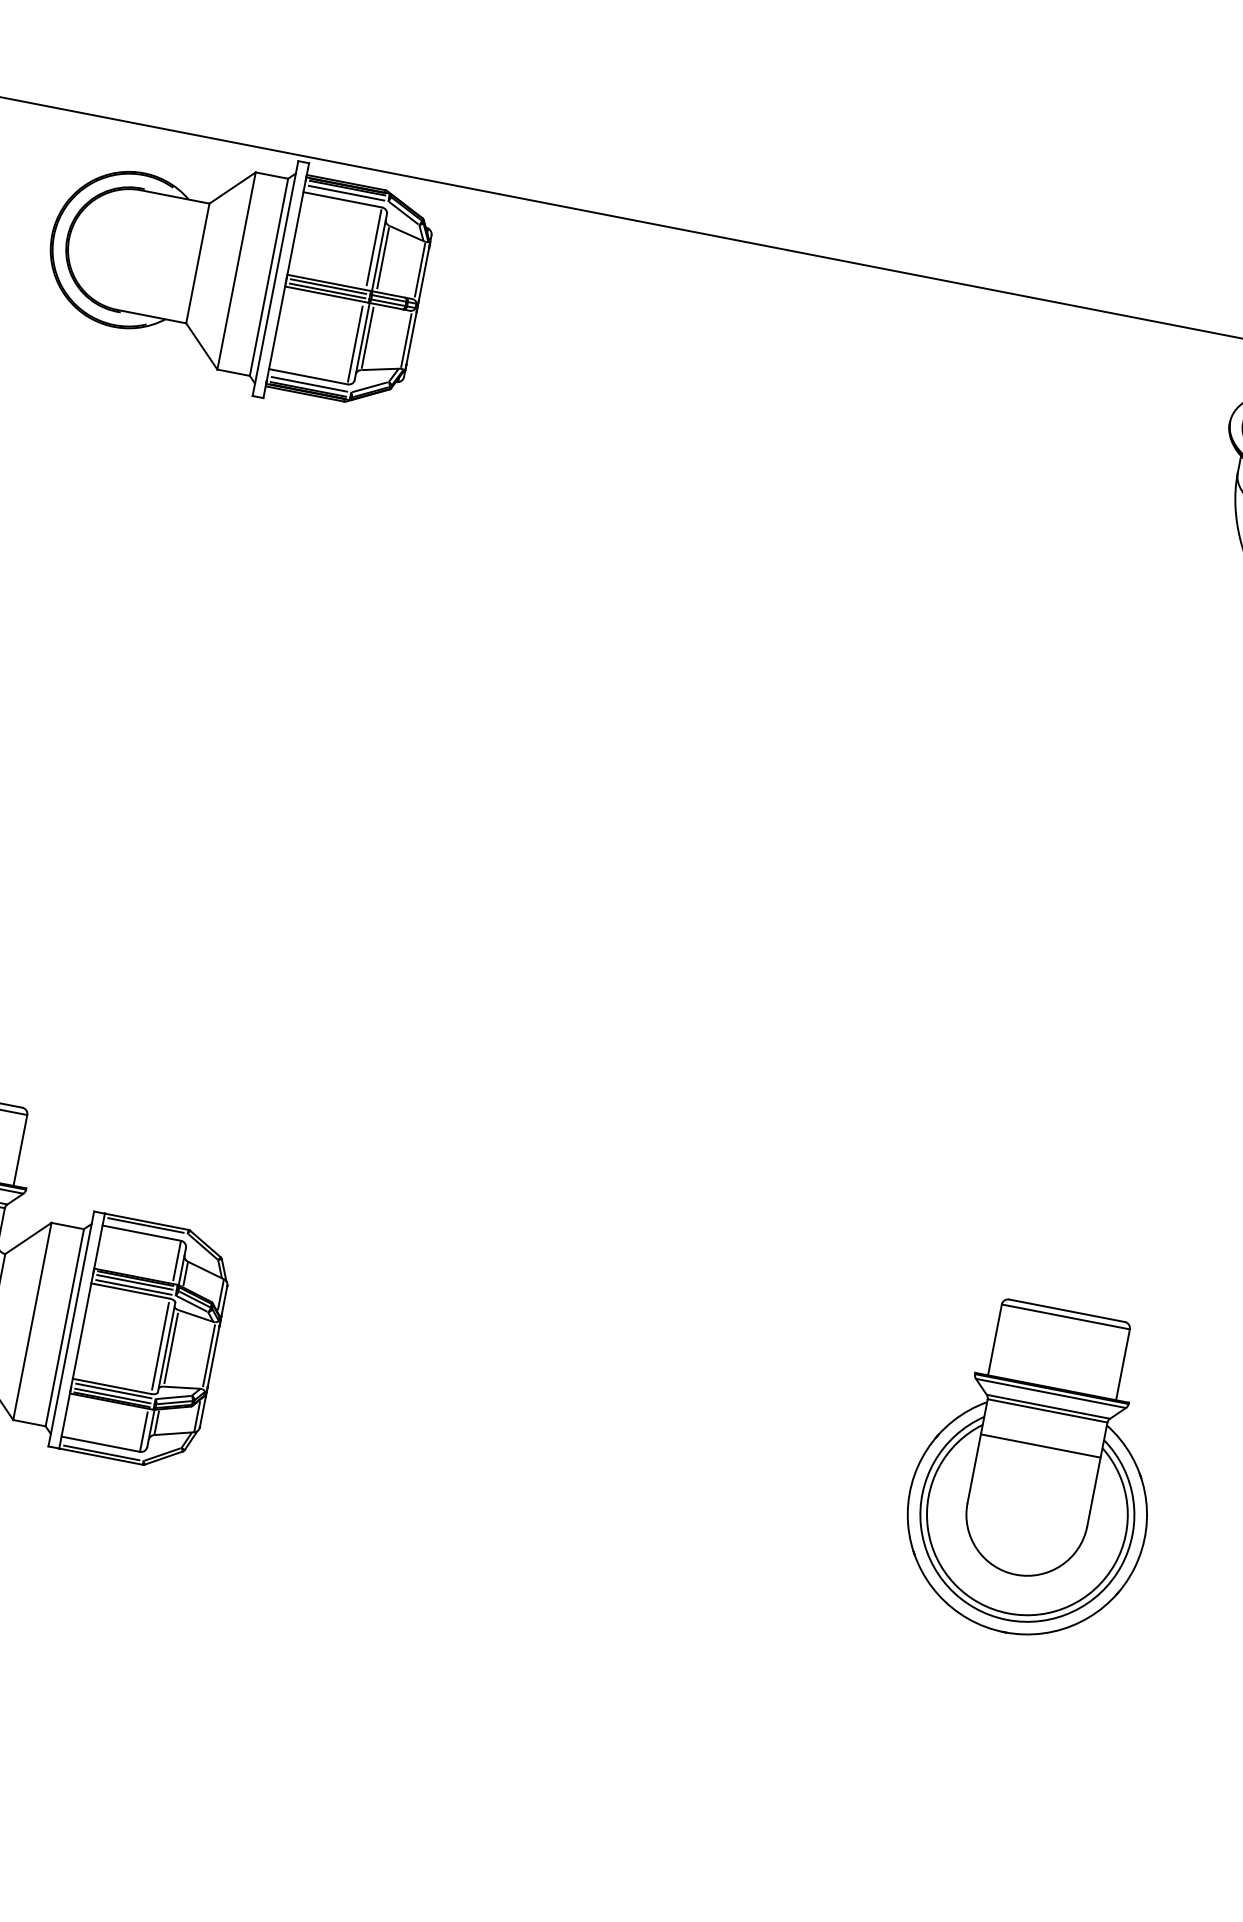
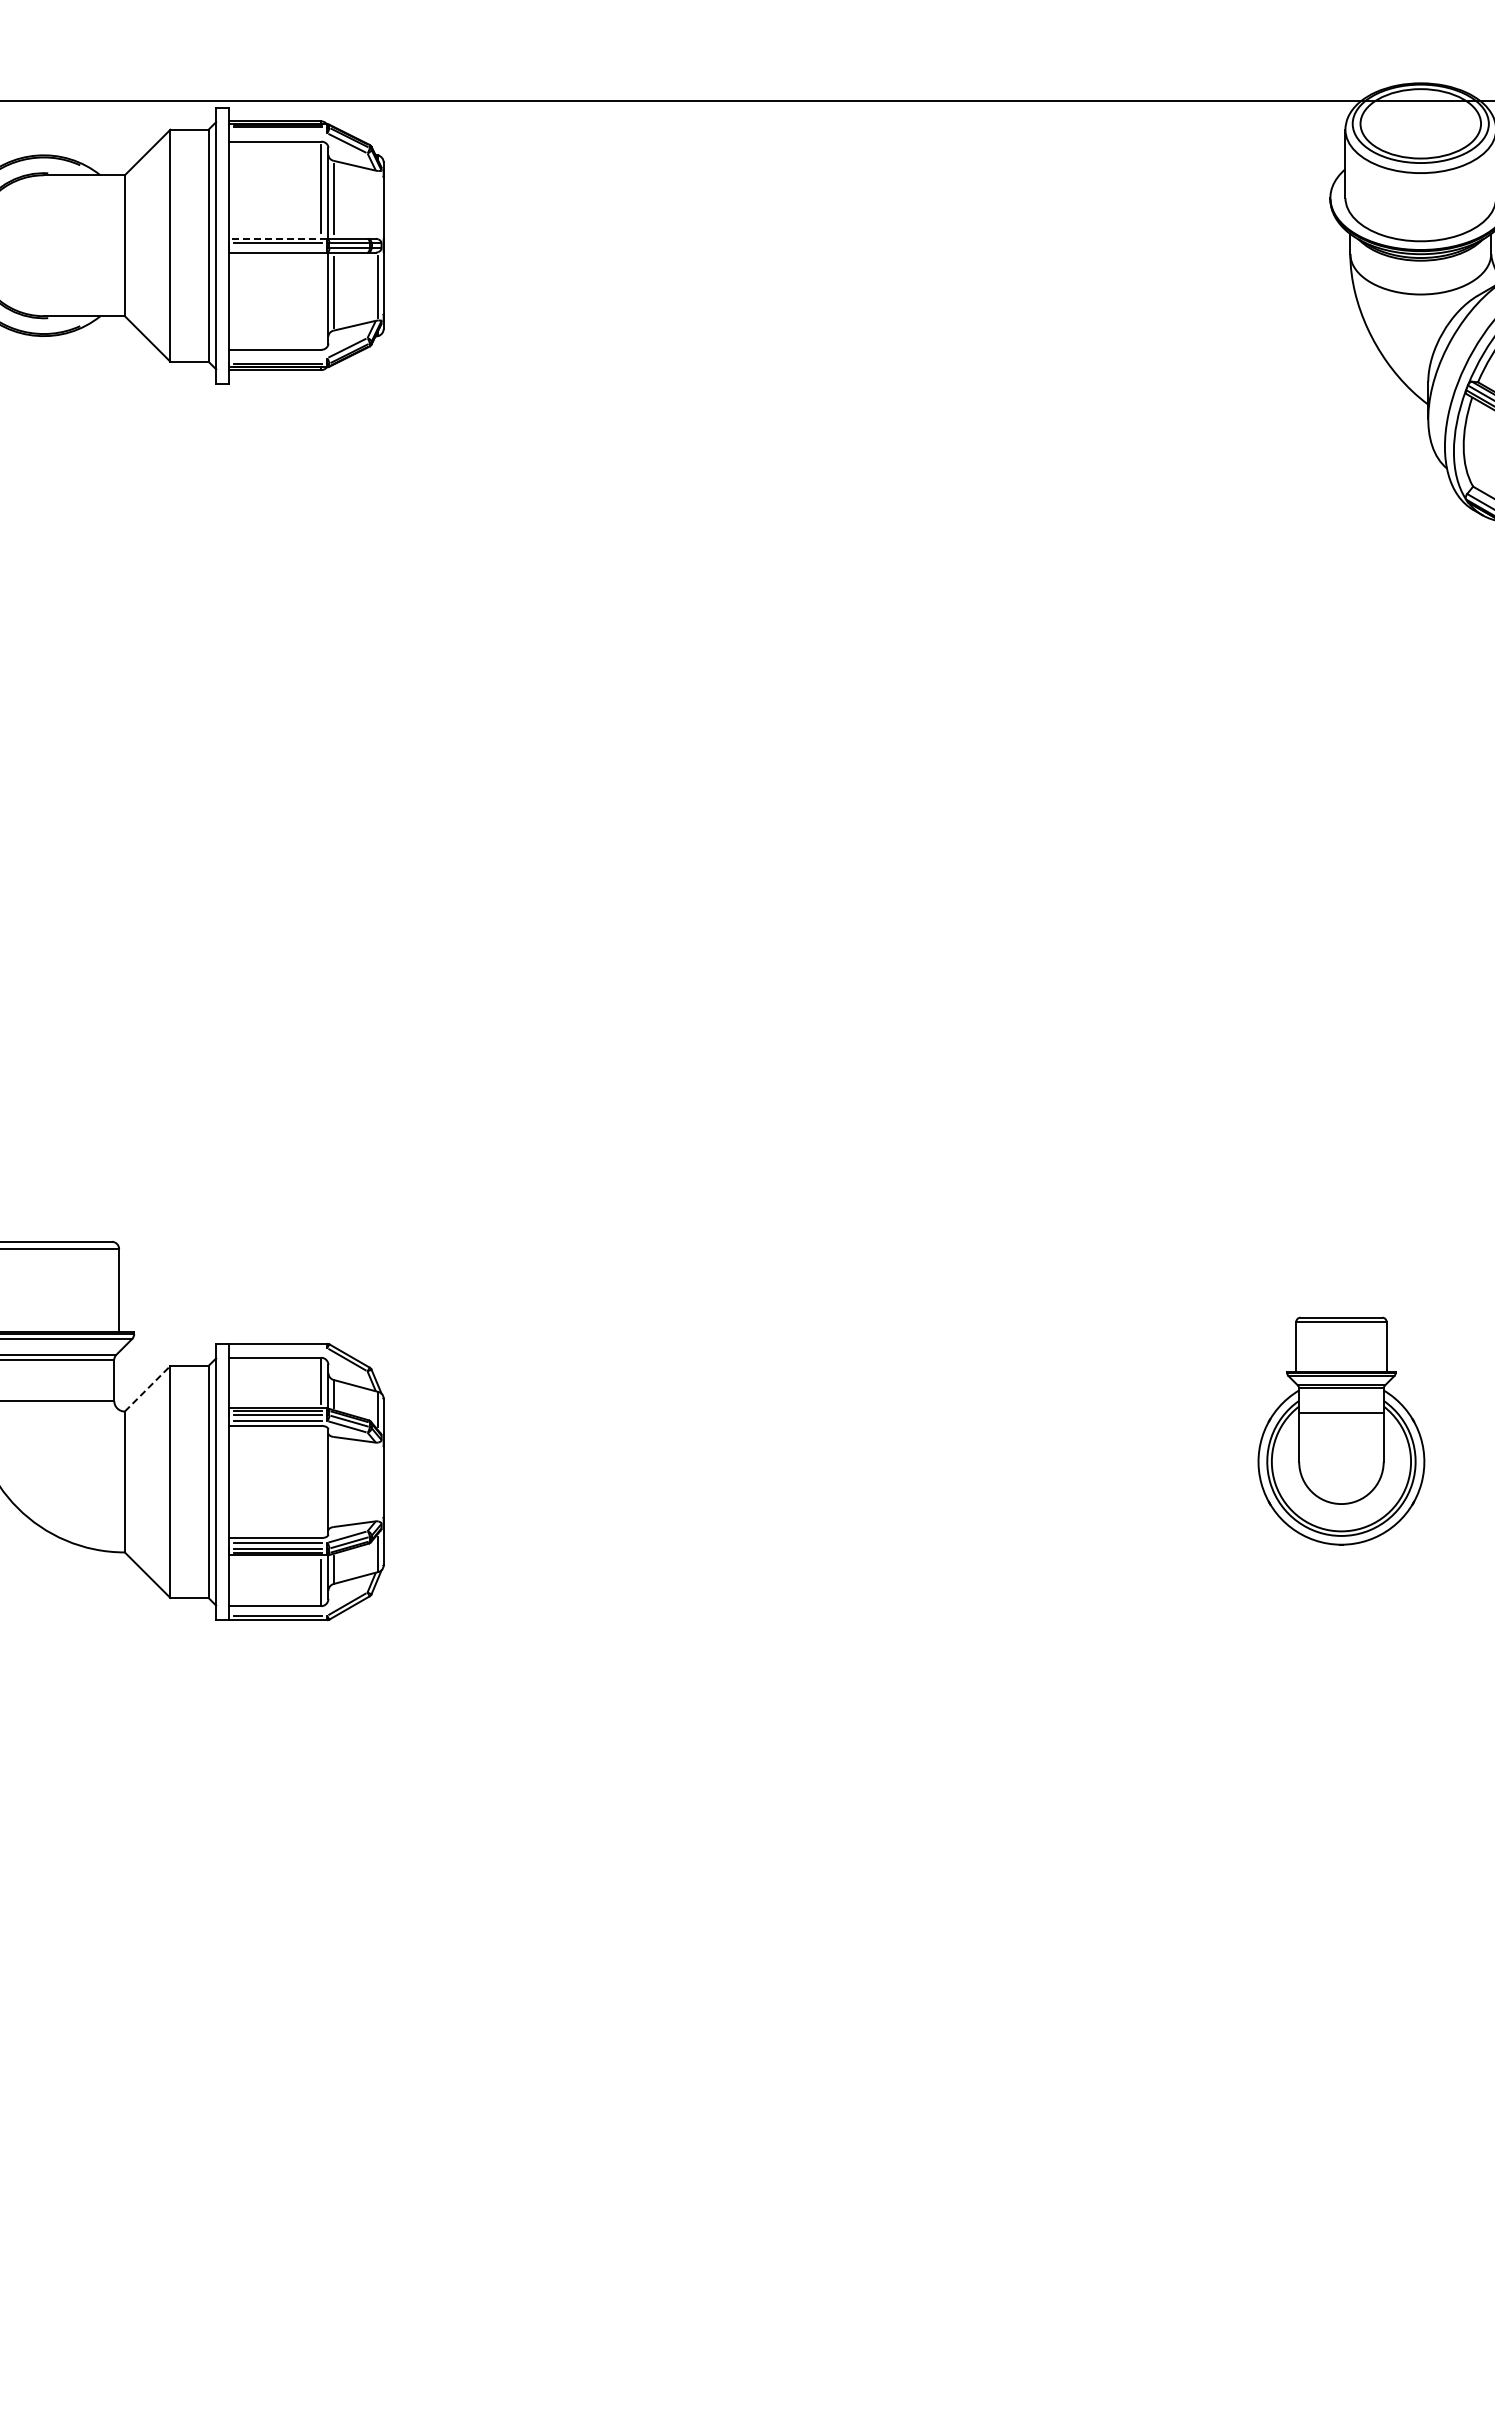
line: (346, 193) -> (277, 133), removed
line: (420, 270) -> (378, 204), removed
line: (328, 282) -> (277, 238), solid -> dashed
line: (327, 291) -> (277, 248), removed
line: (355, 344) -> (321, 302), removed
line: (308, 384) -> (277, 358), removed
line: (145, 1225) -> (277, 1348), removed
line: (28, 1238) -> (147, 1388), solid -> dashed
line: (160, 1345) -> (321, 1481), removed
line: (171, 1347) -> (333, 1481), removed
line: (209, 1355) -> (378, 1481), removed
part: (1035, 1471) -> (1341, 1431), size x0.6

